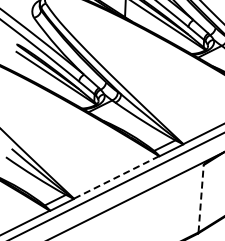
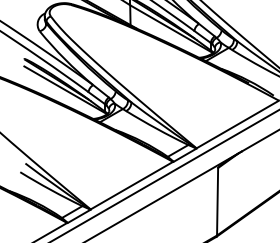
line: (116, 177) -> (131, 185), dashed -> solid
line: (201, 198) -> (217, 201), dashed -> solid

